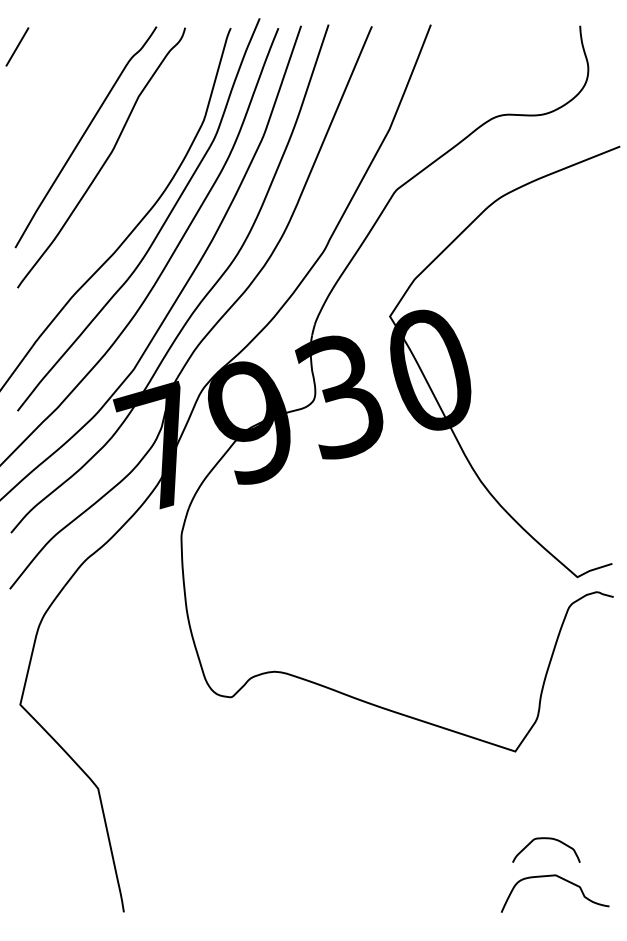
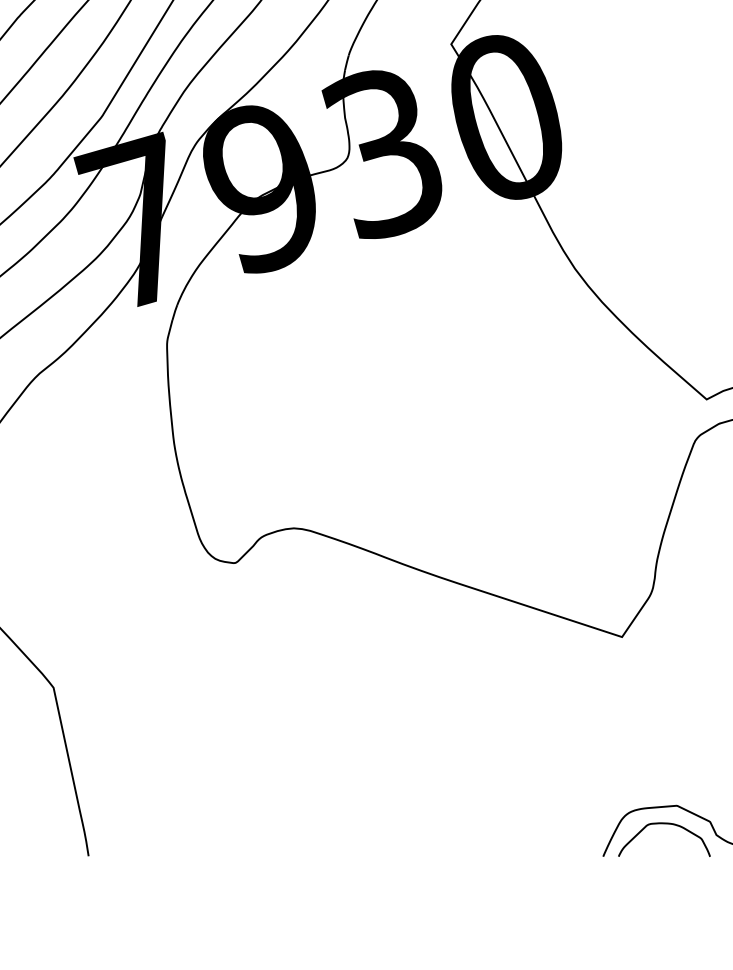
curve: (546, 839) -> (664, 825), moved

